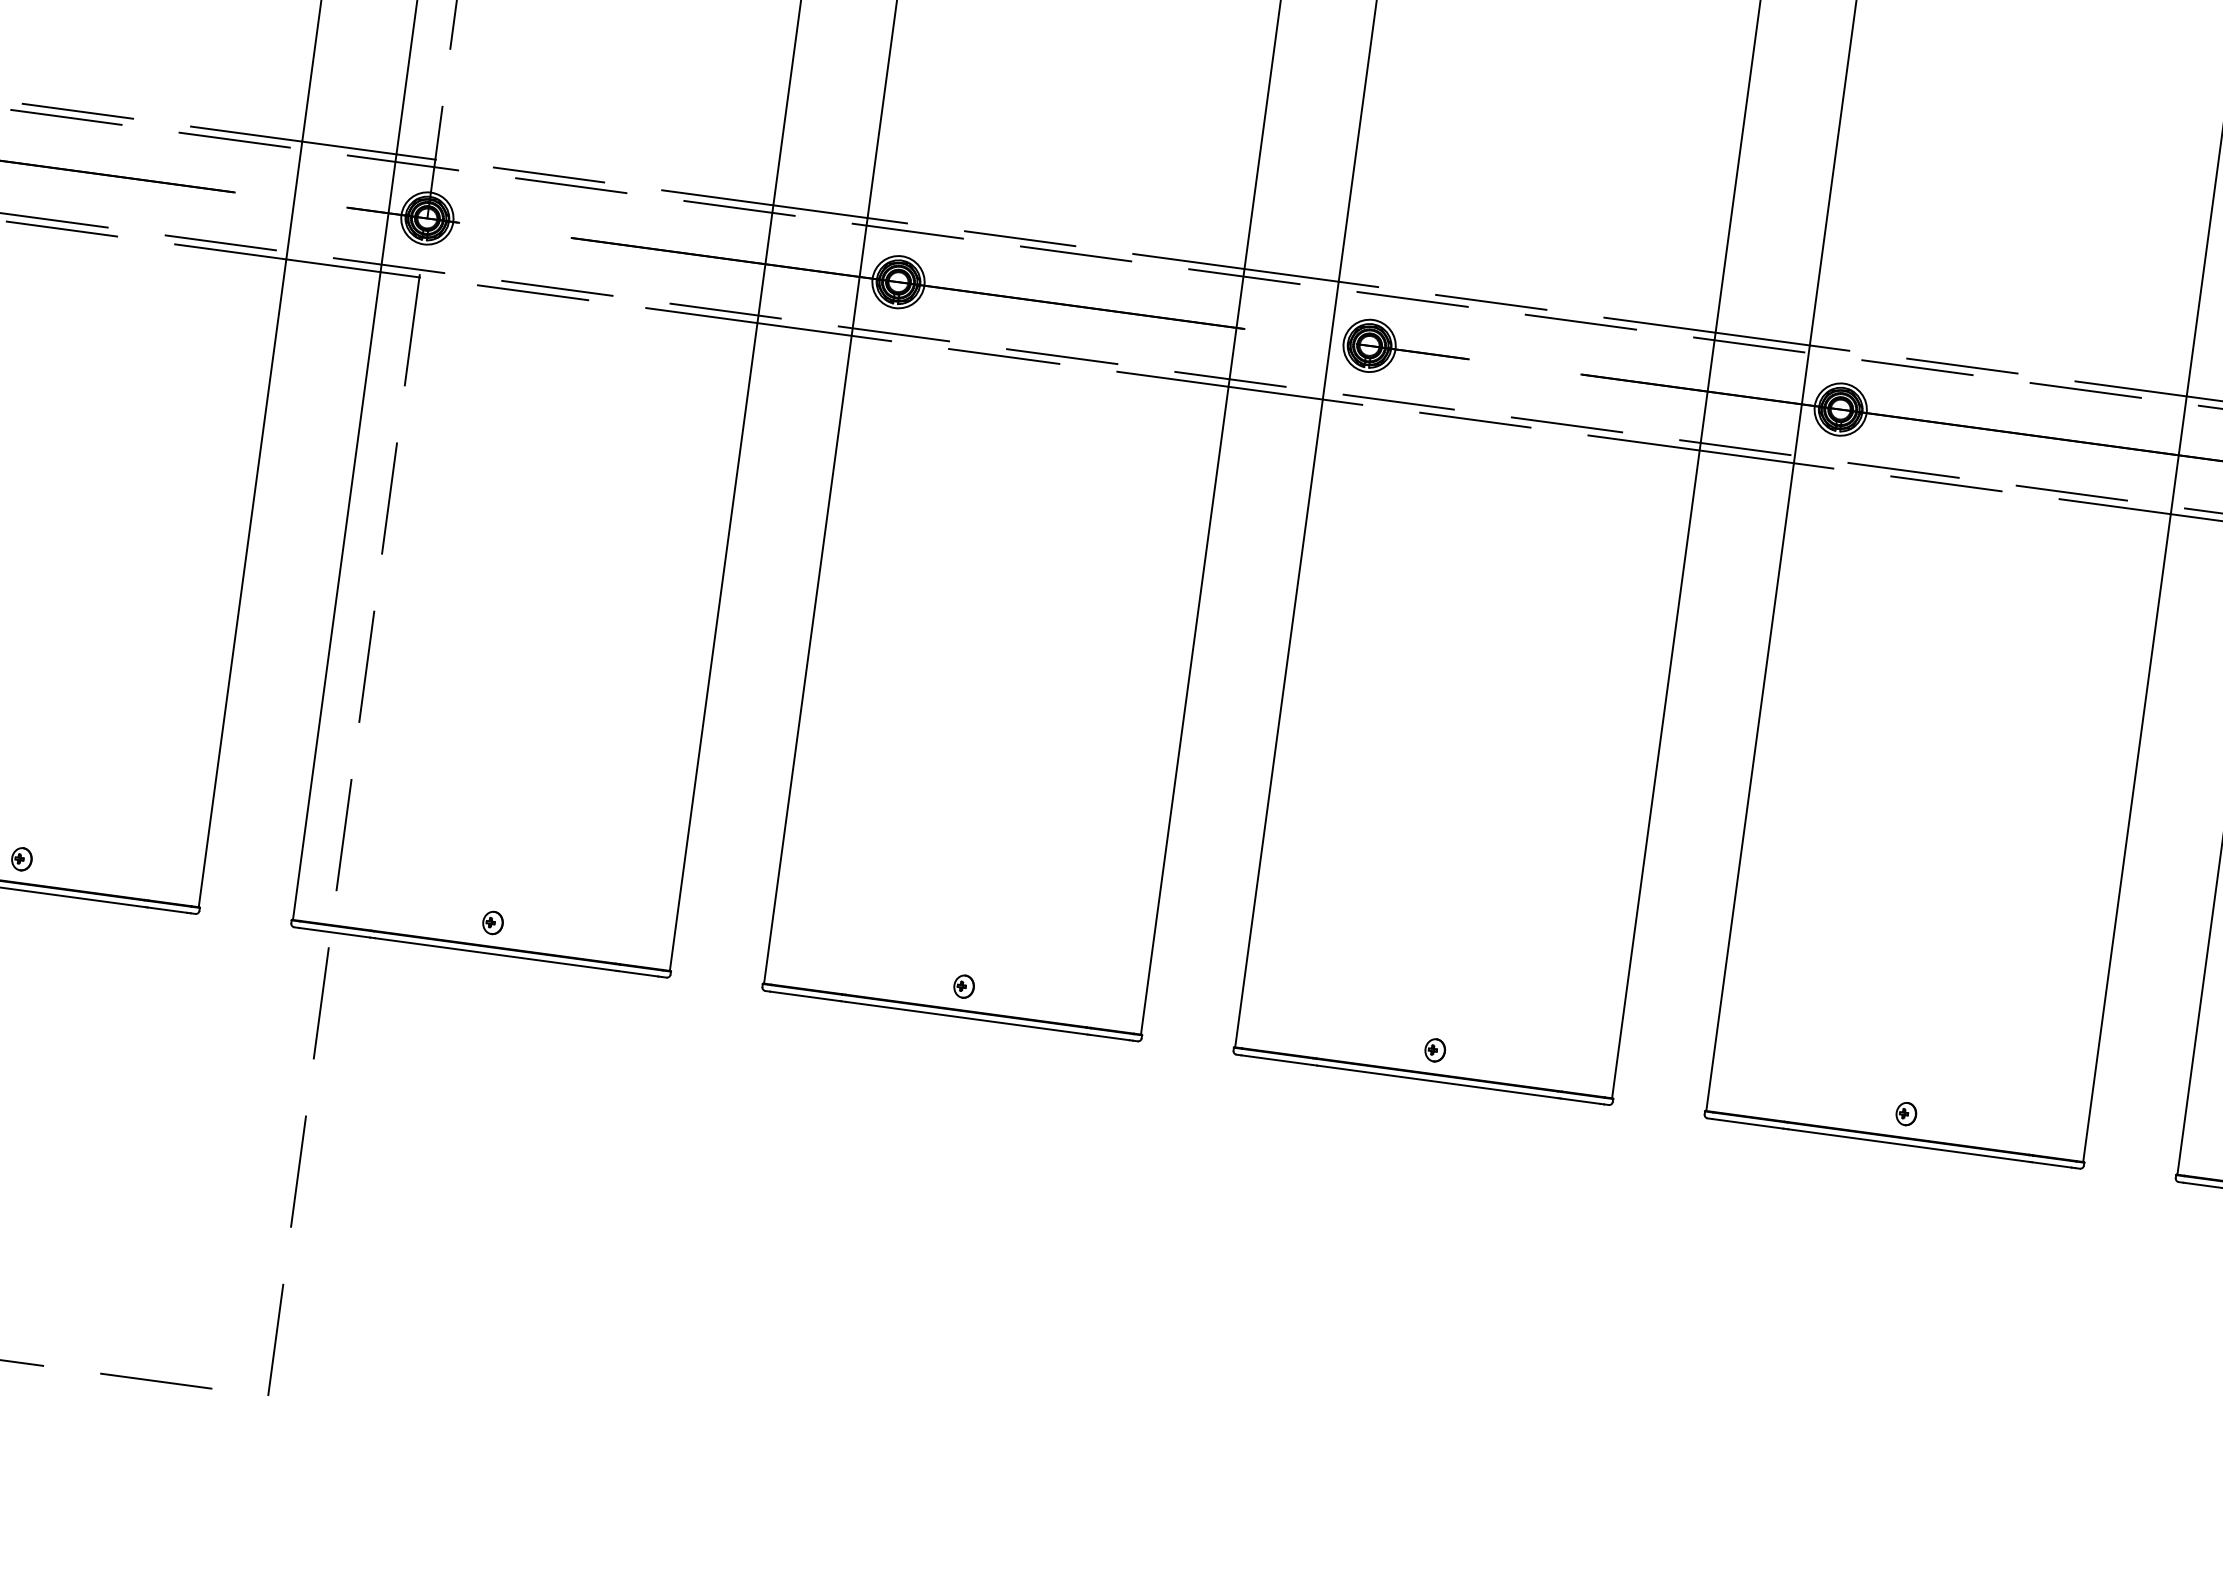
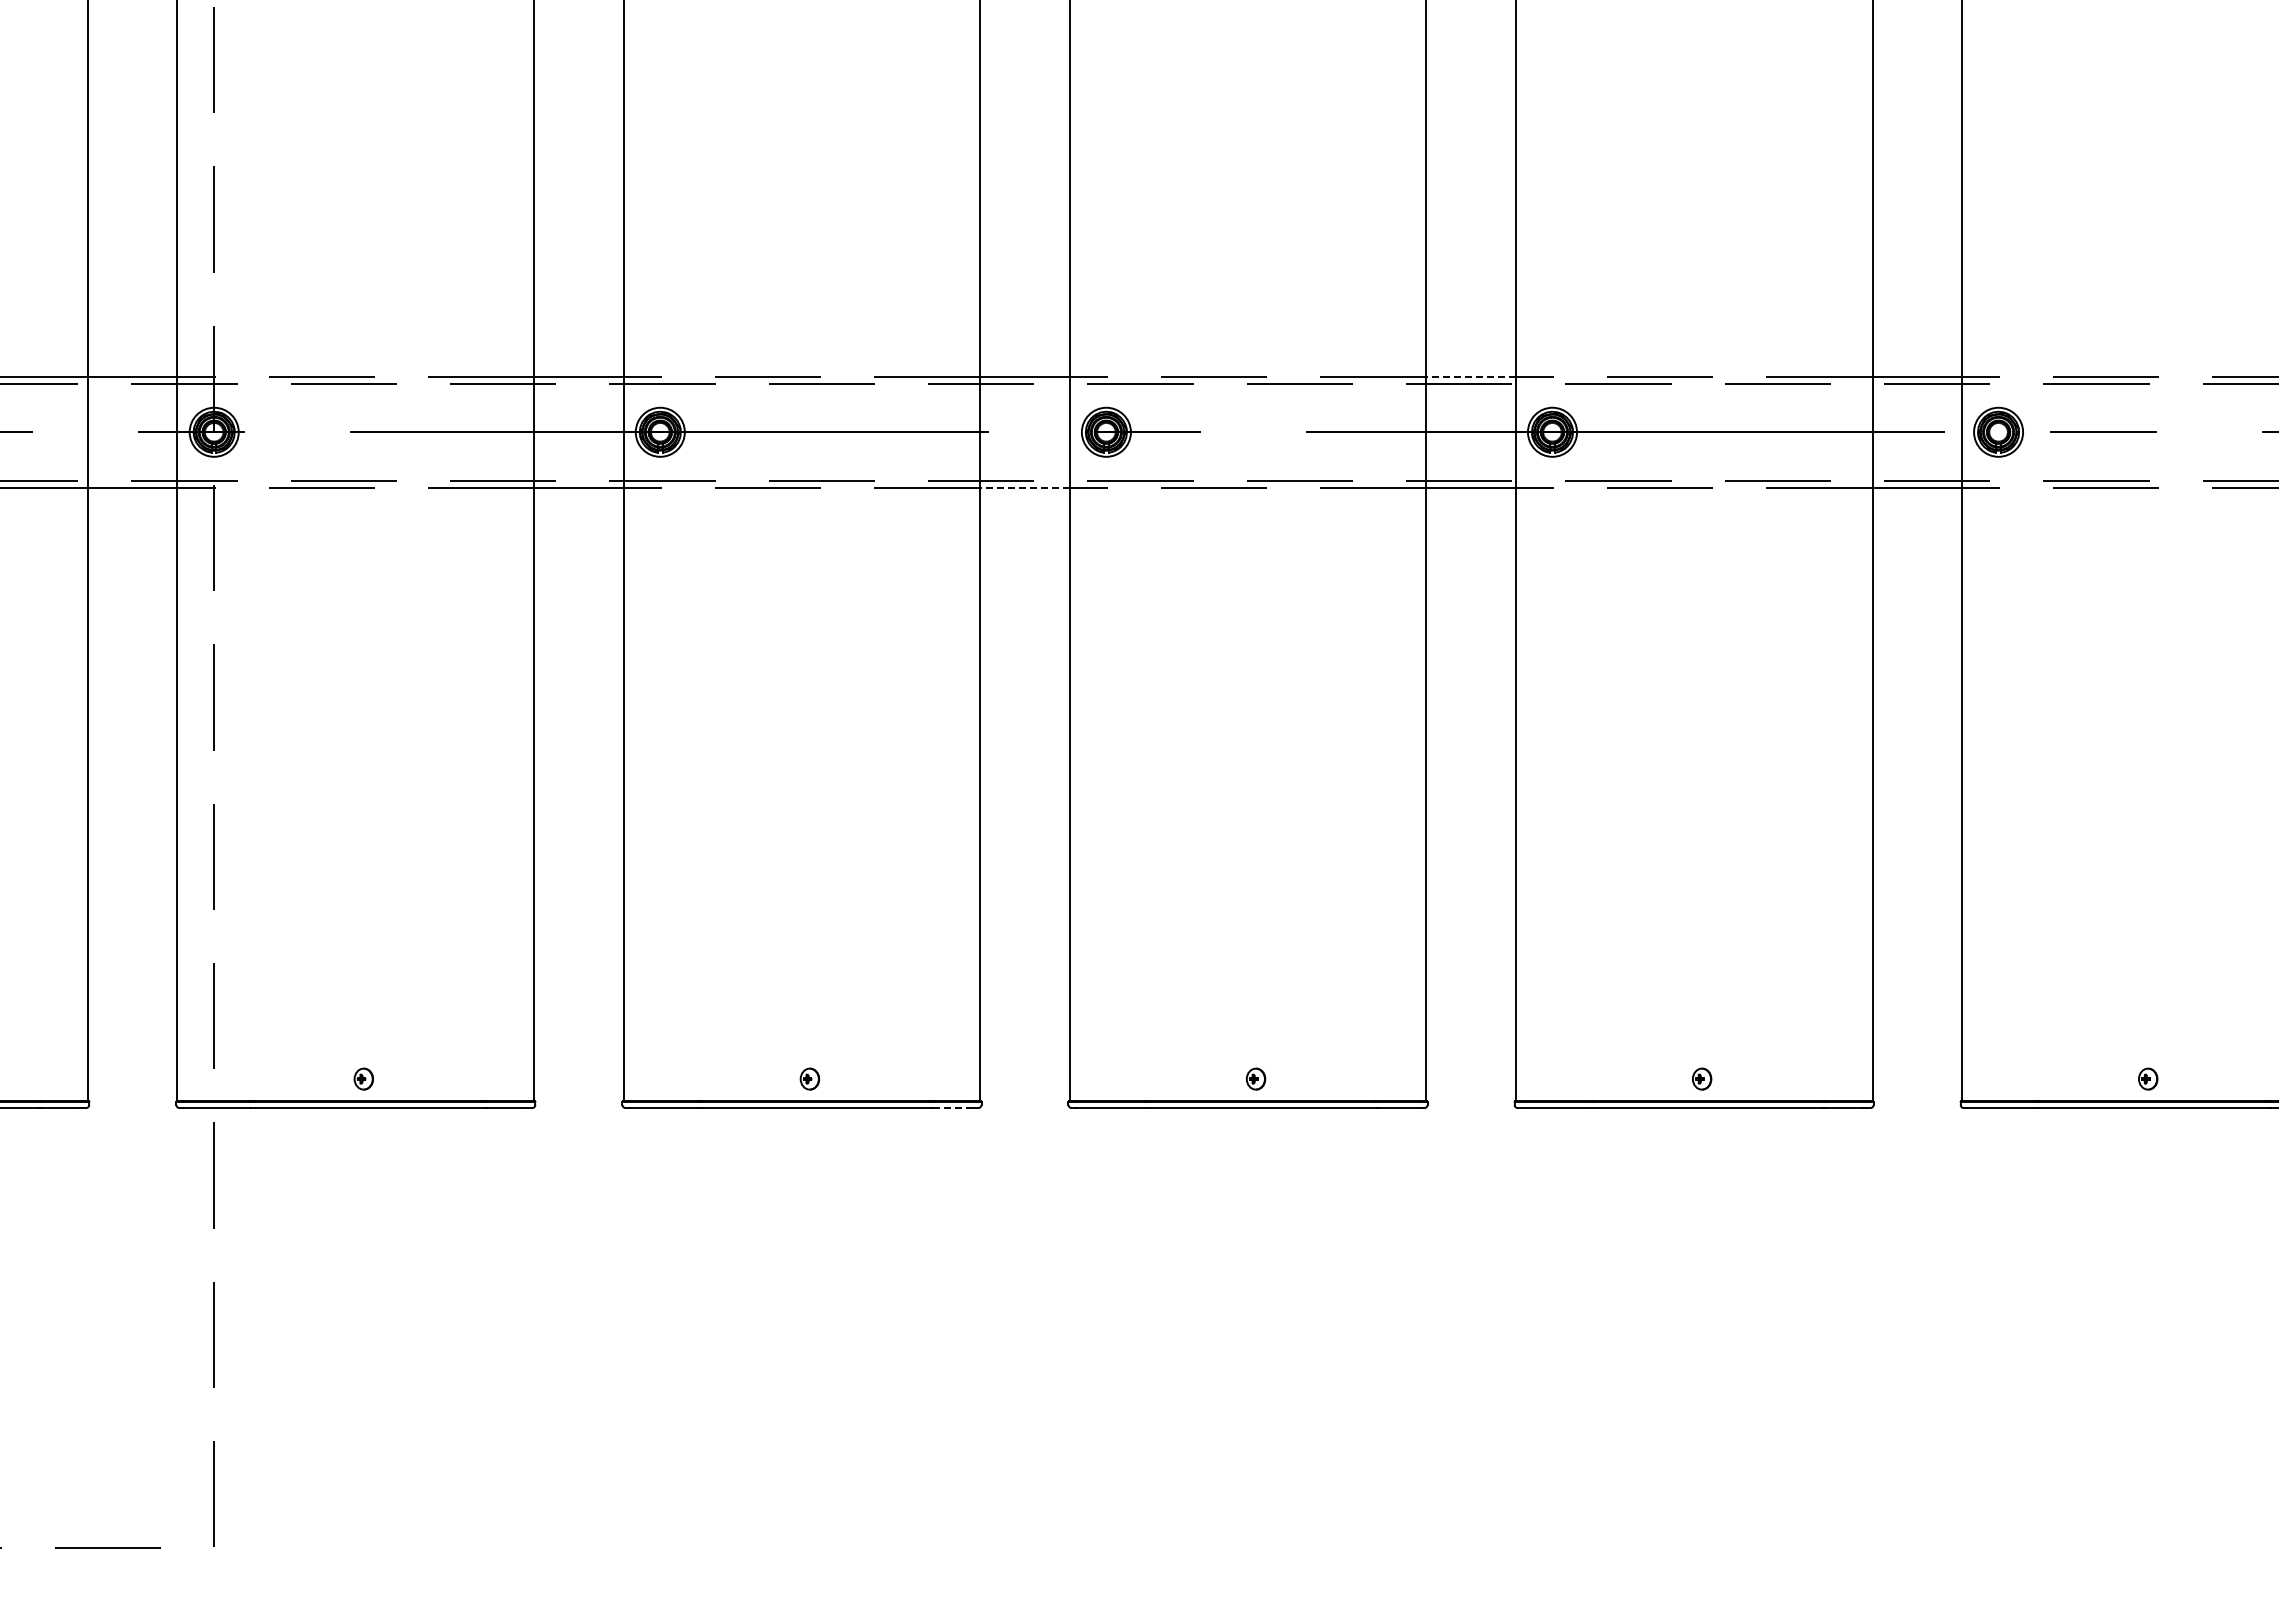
line: (1763, 339) -> (1471, 376), solid -> dashed
line: (1275, 393) -> (1024, 488), solid -> dashed
line: (1109, 1037) -> (951, 1108), solid -> dashed

